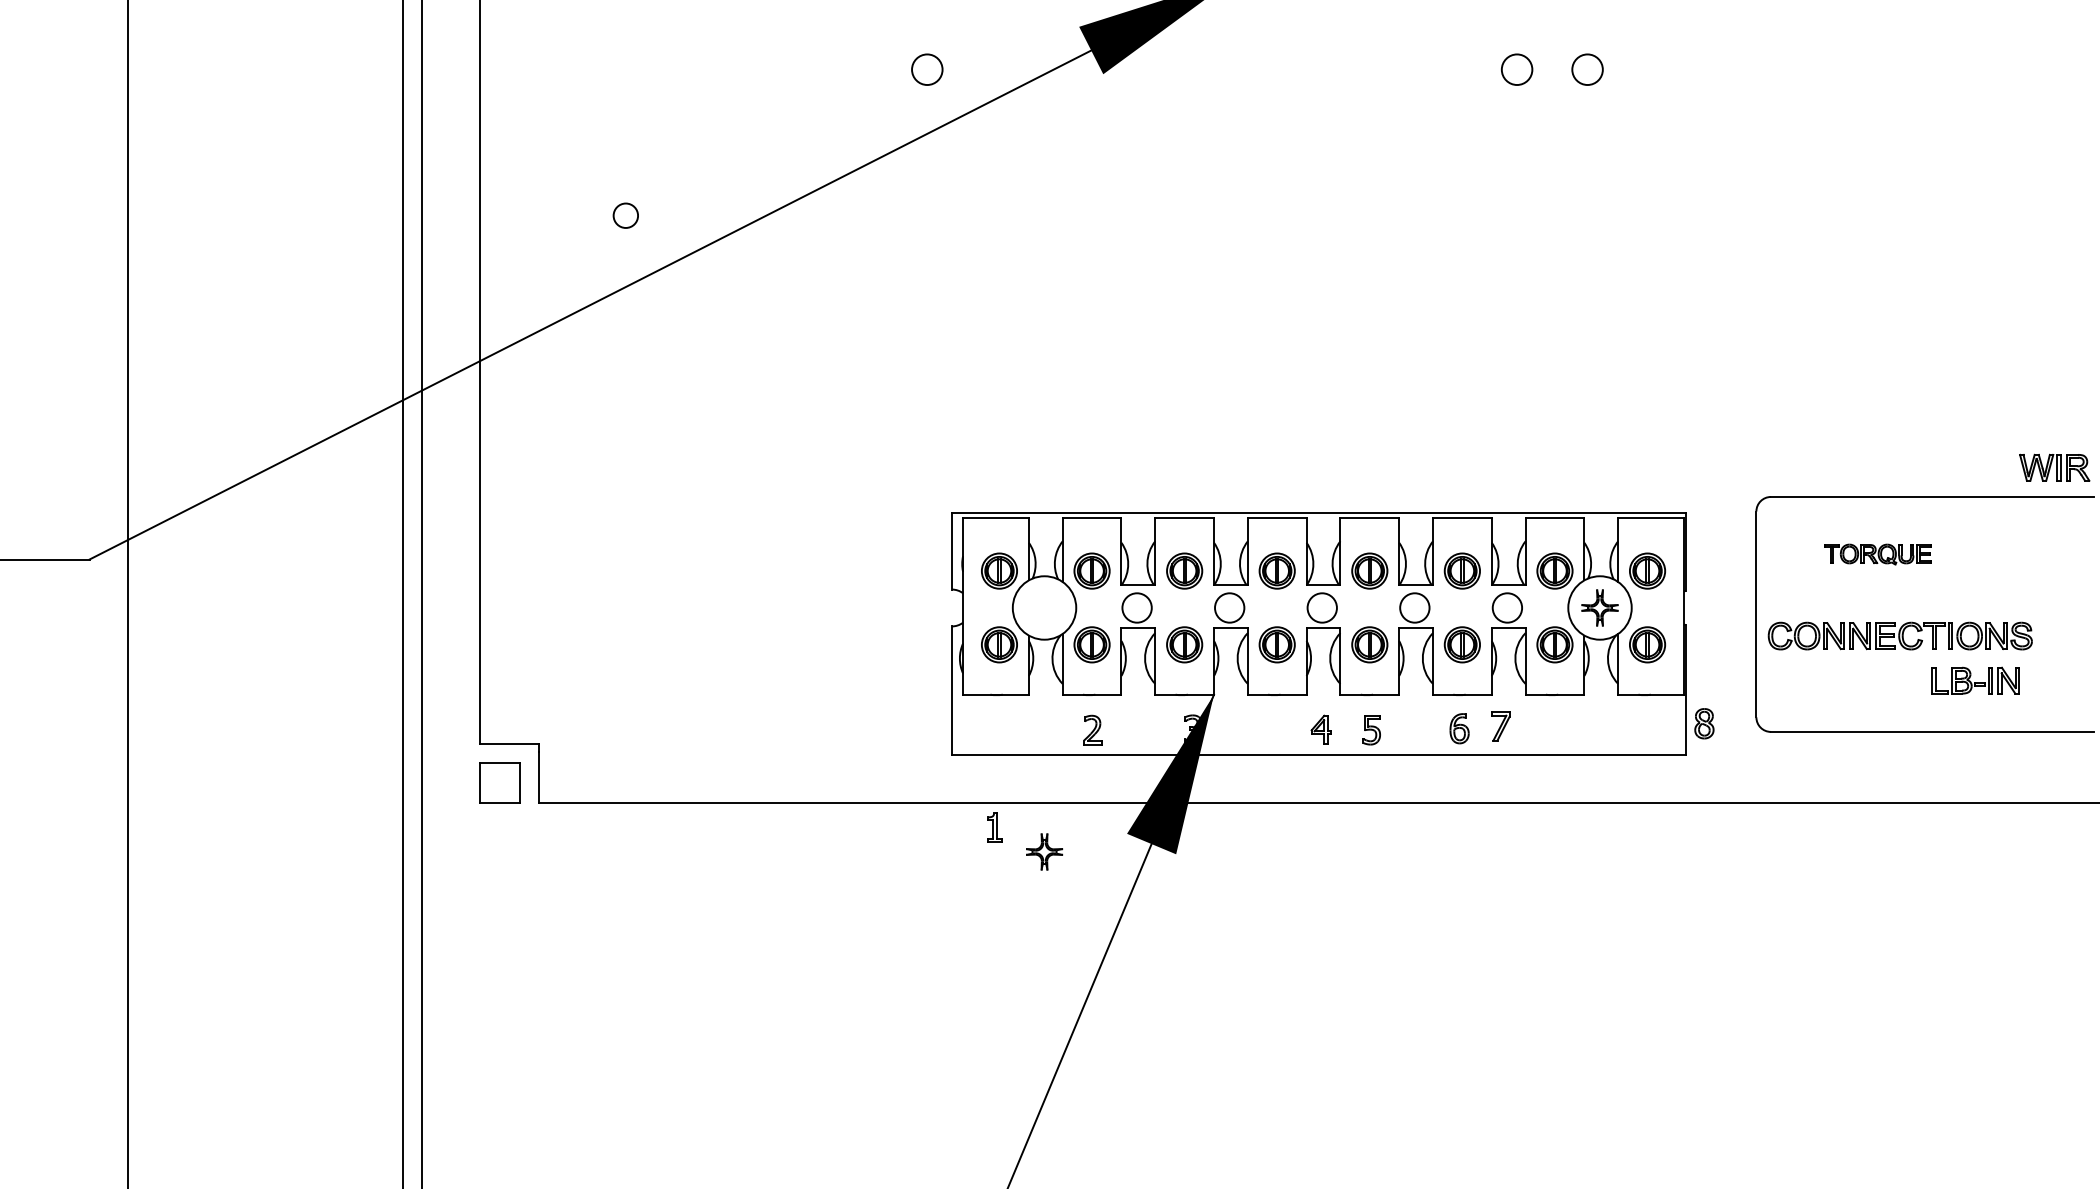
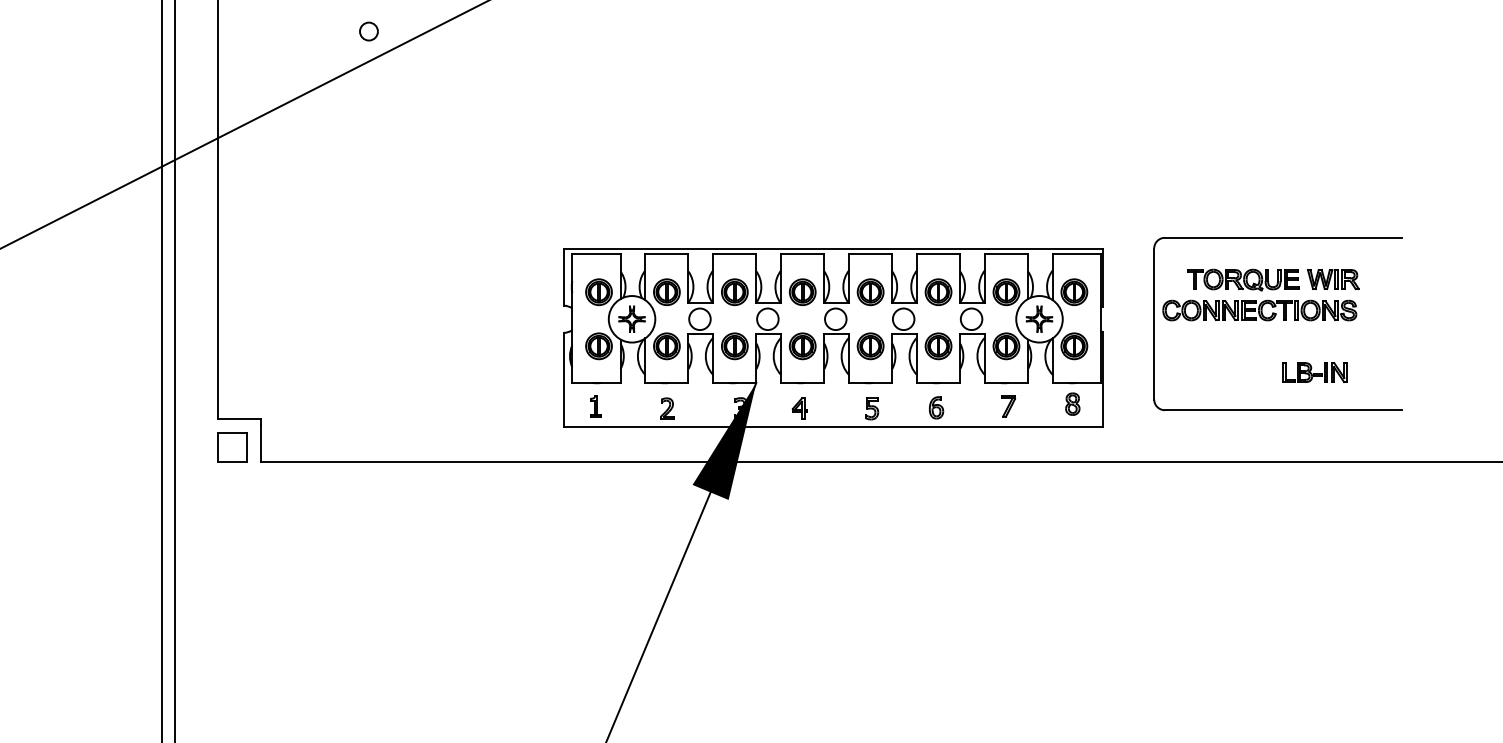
circle: (625, 215) -> (368, 31), moved
part: (2054, 467) -> (1333, 279), moved
part: (1877, 554) -> (1243, 280), size x1.43
part: (1899, 635) -> (1259, 310), moved
part: (1704, 723) -> (1072, 404), moved
part: (1500, 726) -> (1008, 406), moved
part: (1320, 729) -> (799, 408), moved
part: (994, 827) -> (595, 406), moved
part: (1044, 851) -> (632, 318), moved

